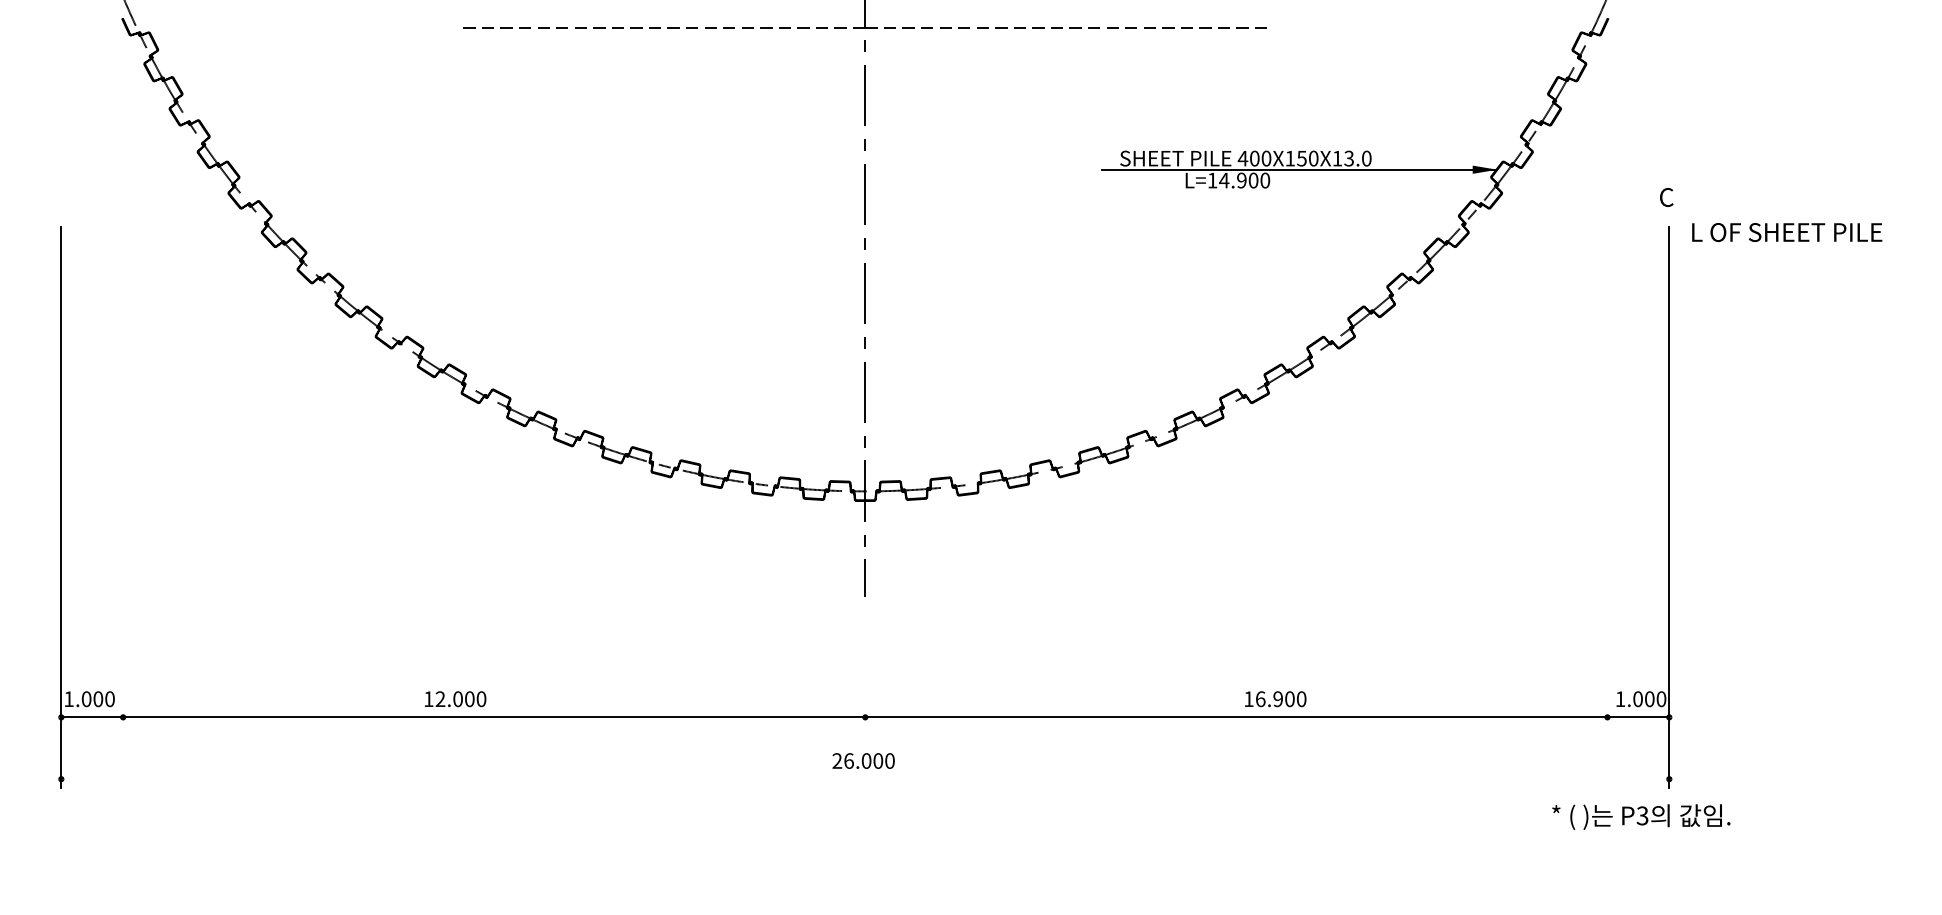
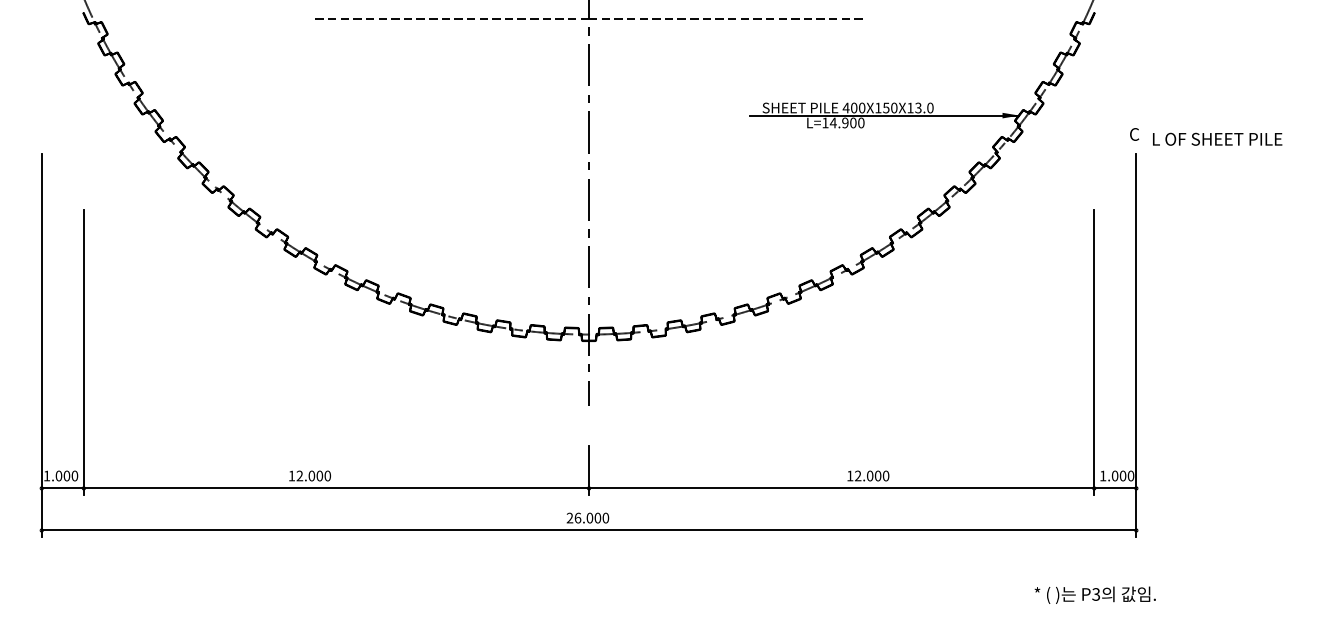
text: (1787, 231) -> (1217, 138), moved
line: (122, 517) -> (83, 352), added
line: (1607, 517) -> (1094, 352), added
line: (865, 691) -> (589, 470), added
text: (1269, 698) -> (864, 475), 16.900 -> 12.000
line: (864, 779) -> (588, 530), added
text: (1640, 815) -> (1094, 594), moved

